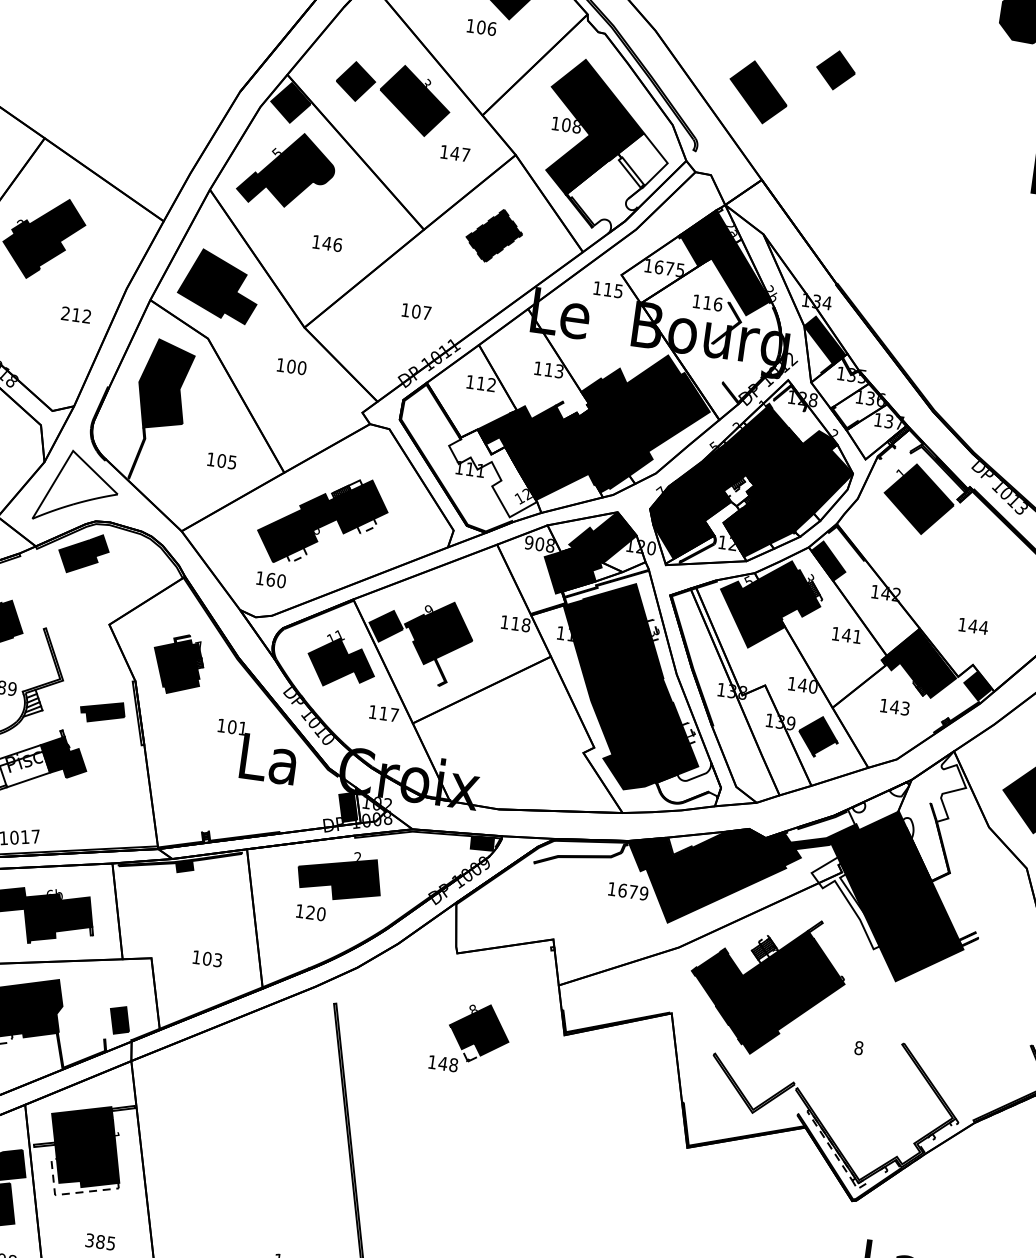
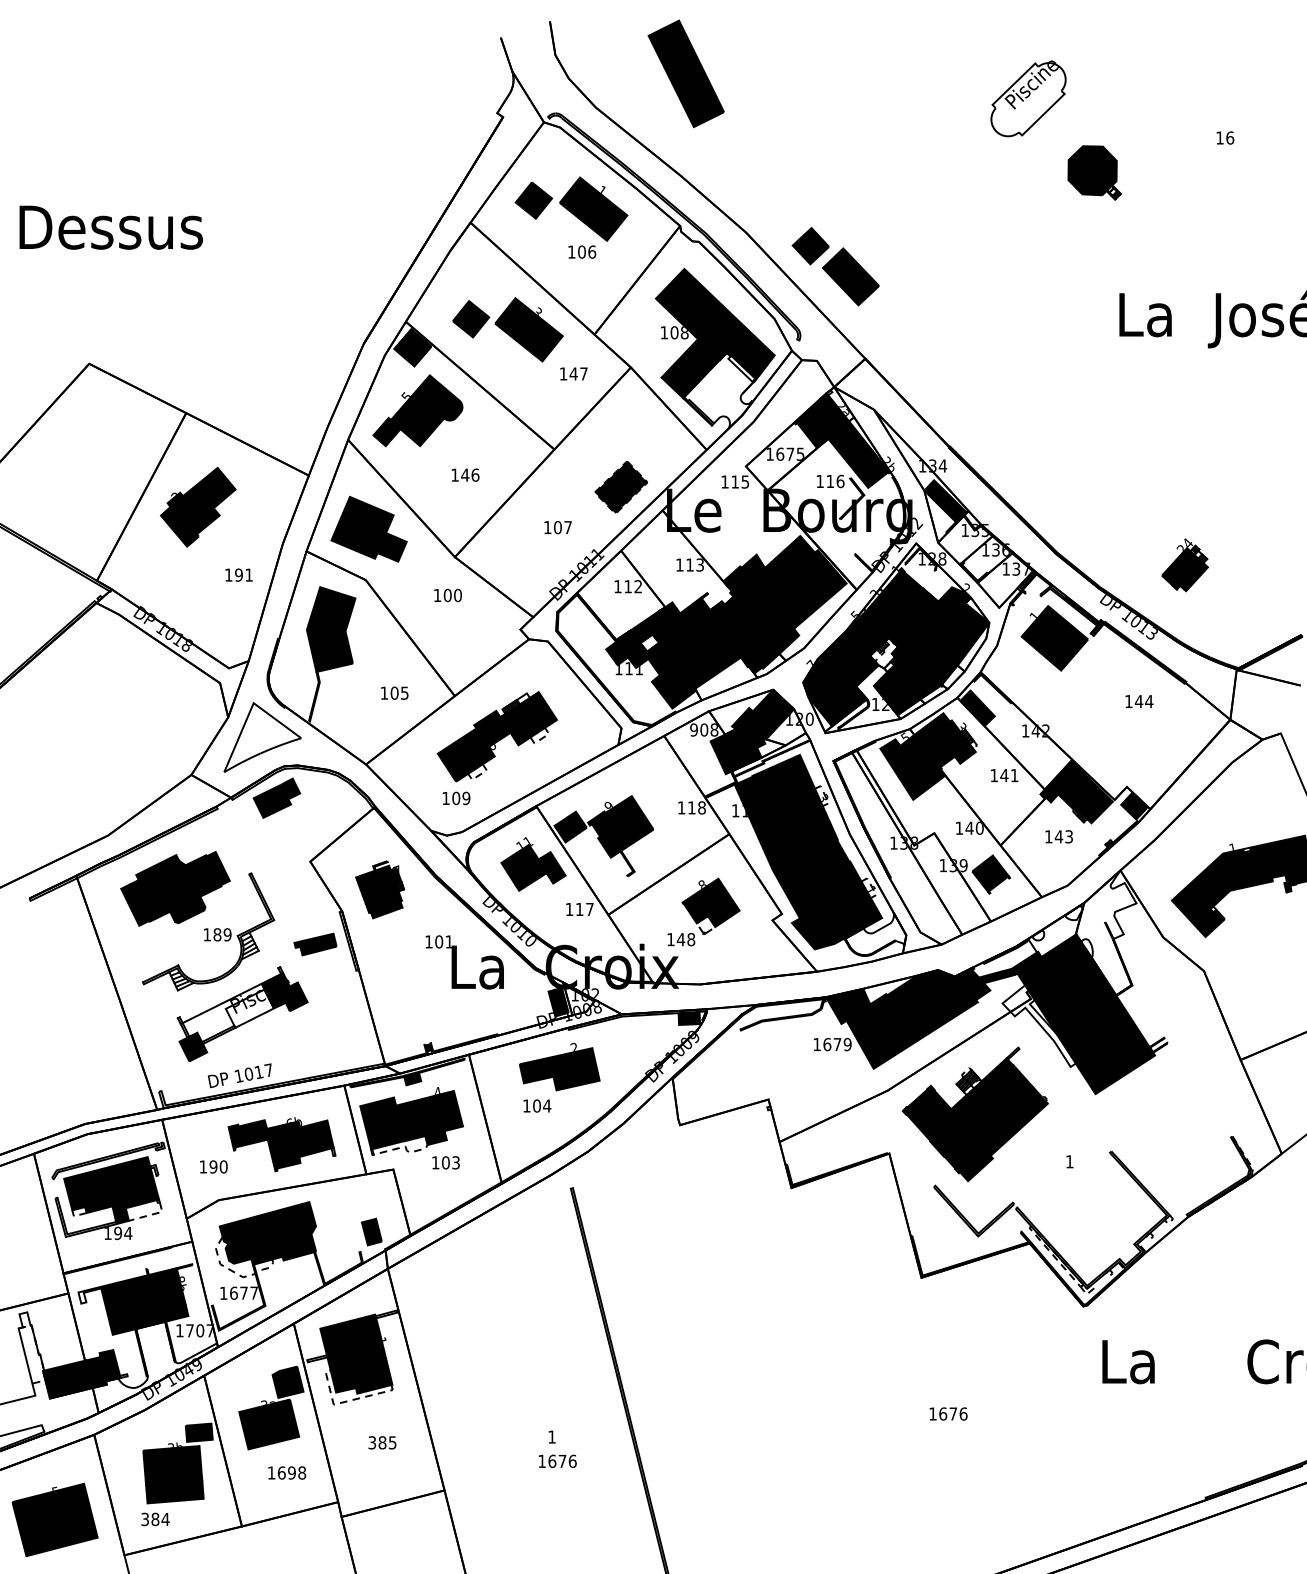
part: (835, 70) -> (810, 246), moved
fill: (642, 159) -> (750, 355), added
part: (493, 235) -> (620, 486), moved
text: (75, 314) -> (238, 574), 212 -> 191
fill: (493, 473) -> (651, 669), added
text: (276, 580) -> (461, 798), 160 -> 109
text: (973, 626) -> (1139, 701), moved
part: (177, 910) -> (411, 1121), added
text: (316, 912) -> (542, 1105), 120 -> 104
part: (470, 1037) -> (703, 911), moved
text: (858, 1047) -> (1069, 1161), 8 -> 1

